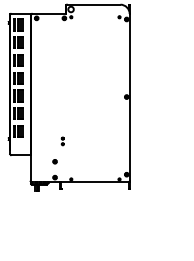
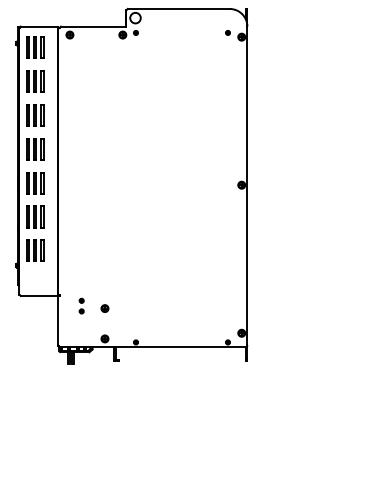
part: (62, 141) -> (81, 306), moved

